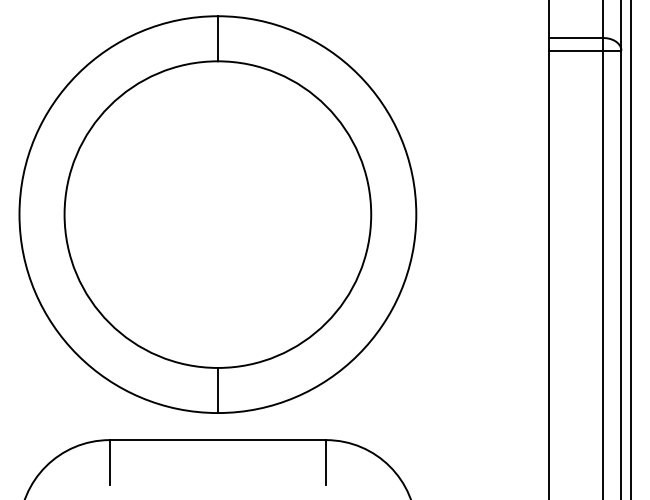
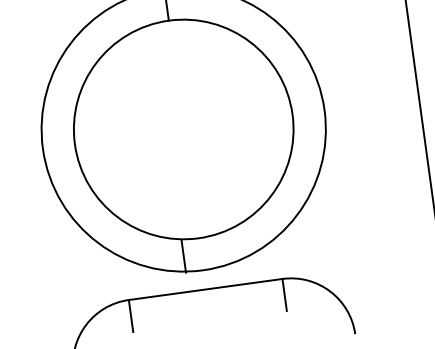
line: (217, 390) -> (183, 256), moved

